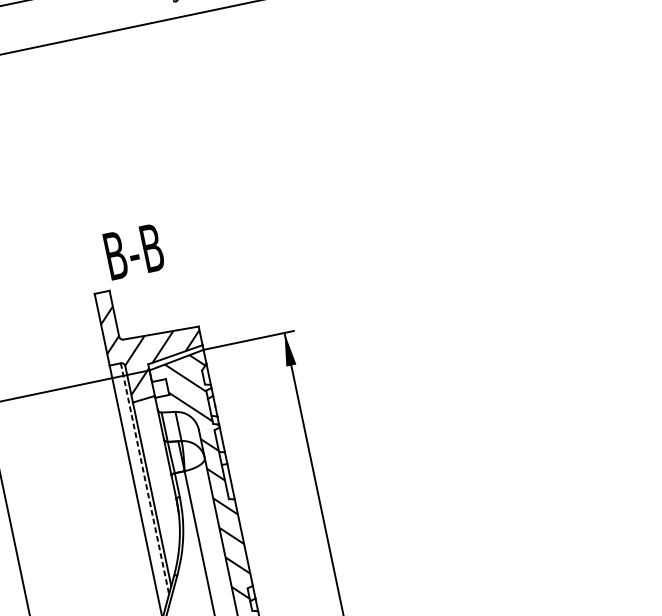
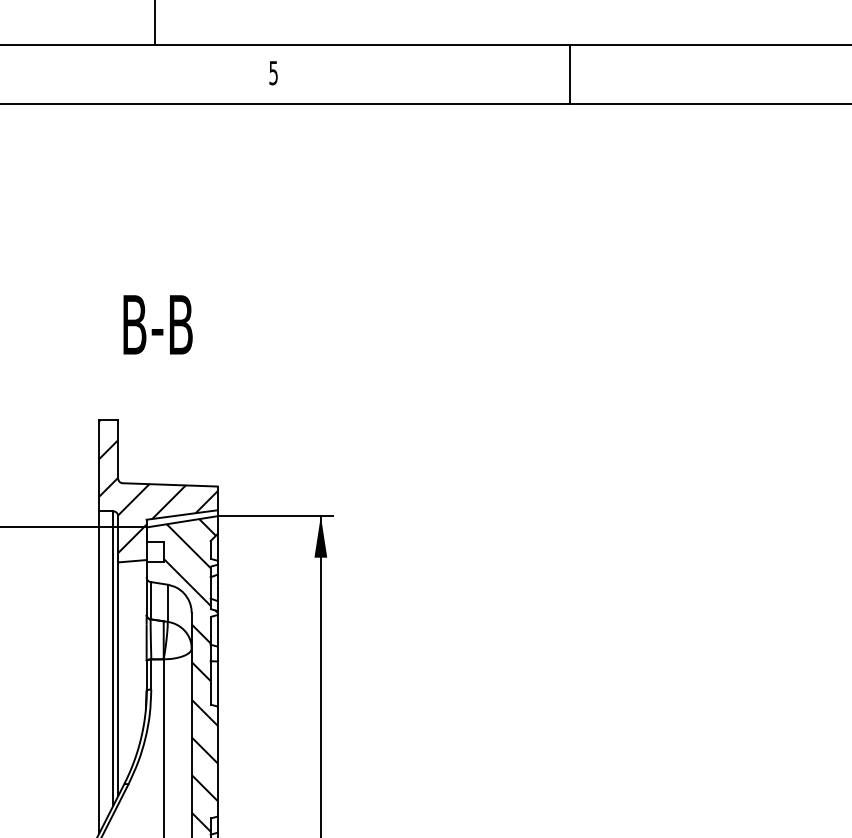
text: (133, 251) -> (157, 324), moved
line: (145, 478) -> (113, 658), dashed -> solid

